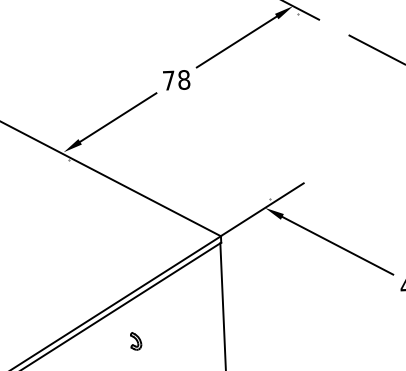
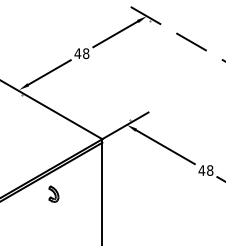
text: (168, 80) -> (77, 53), 78 -> 48
part: (135, 340) -> (53, 193), size x1.67

